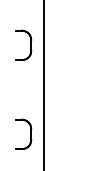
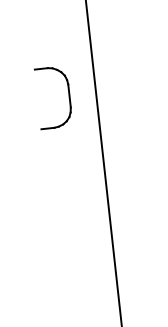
part: (30, 133) -> (87, 274), removed

